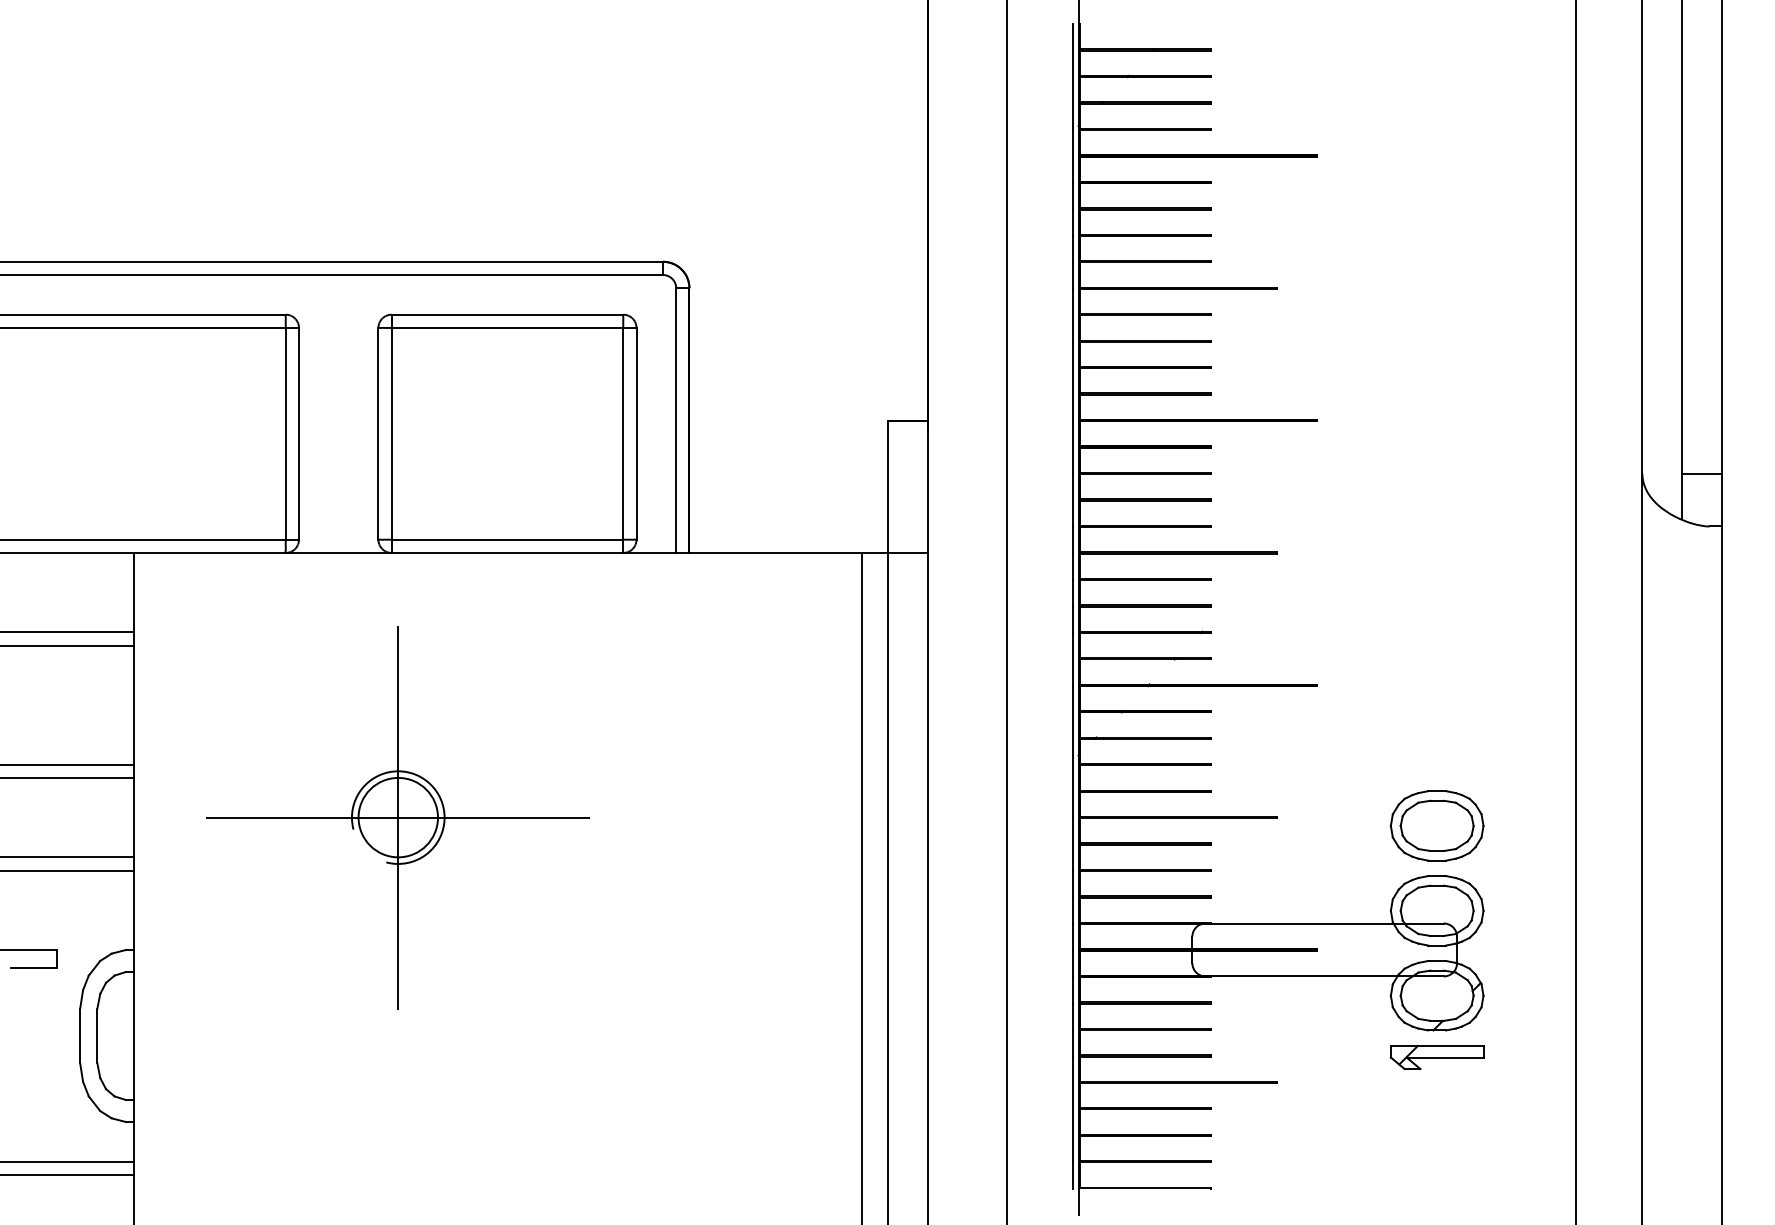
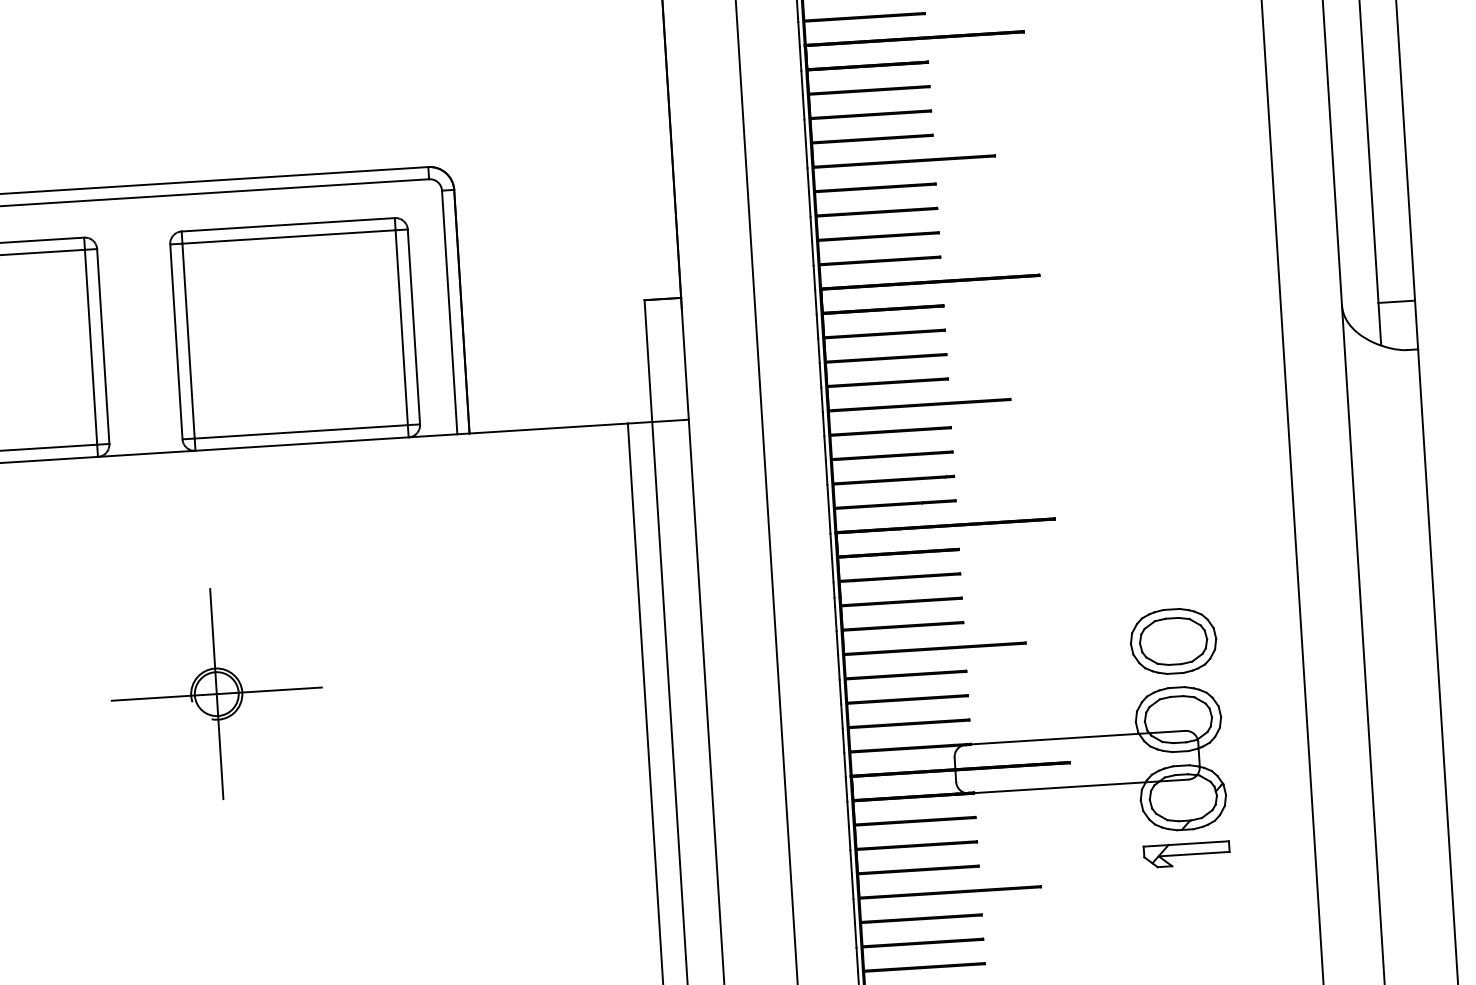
part: (397, 817) -> (216, 693), size x0.6

